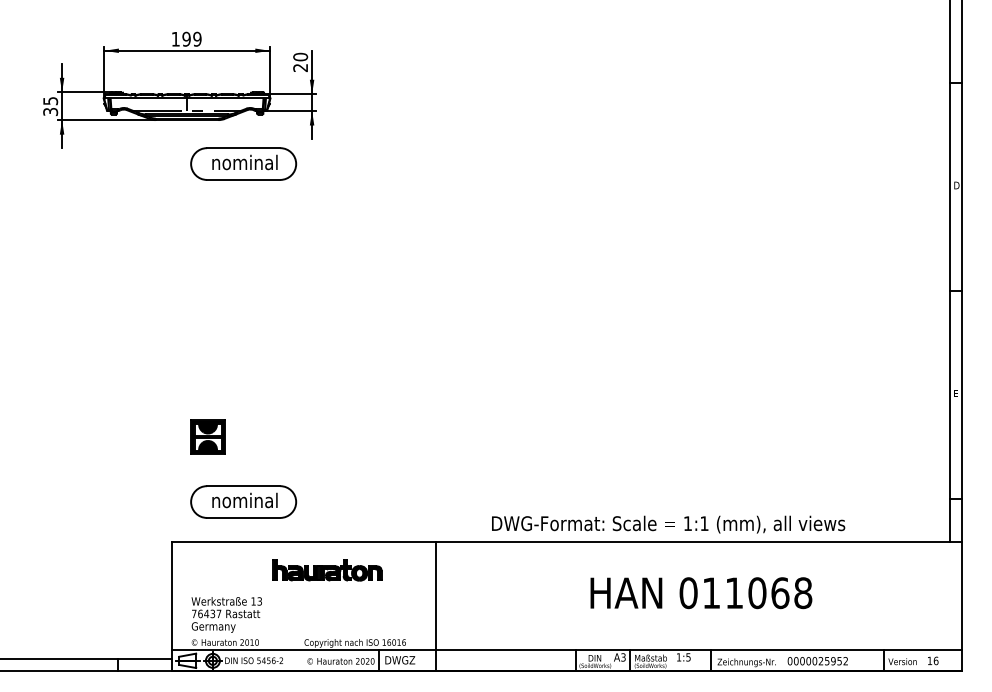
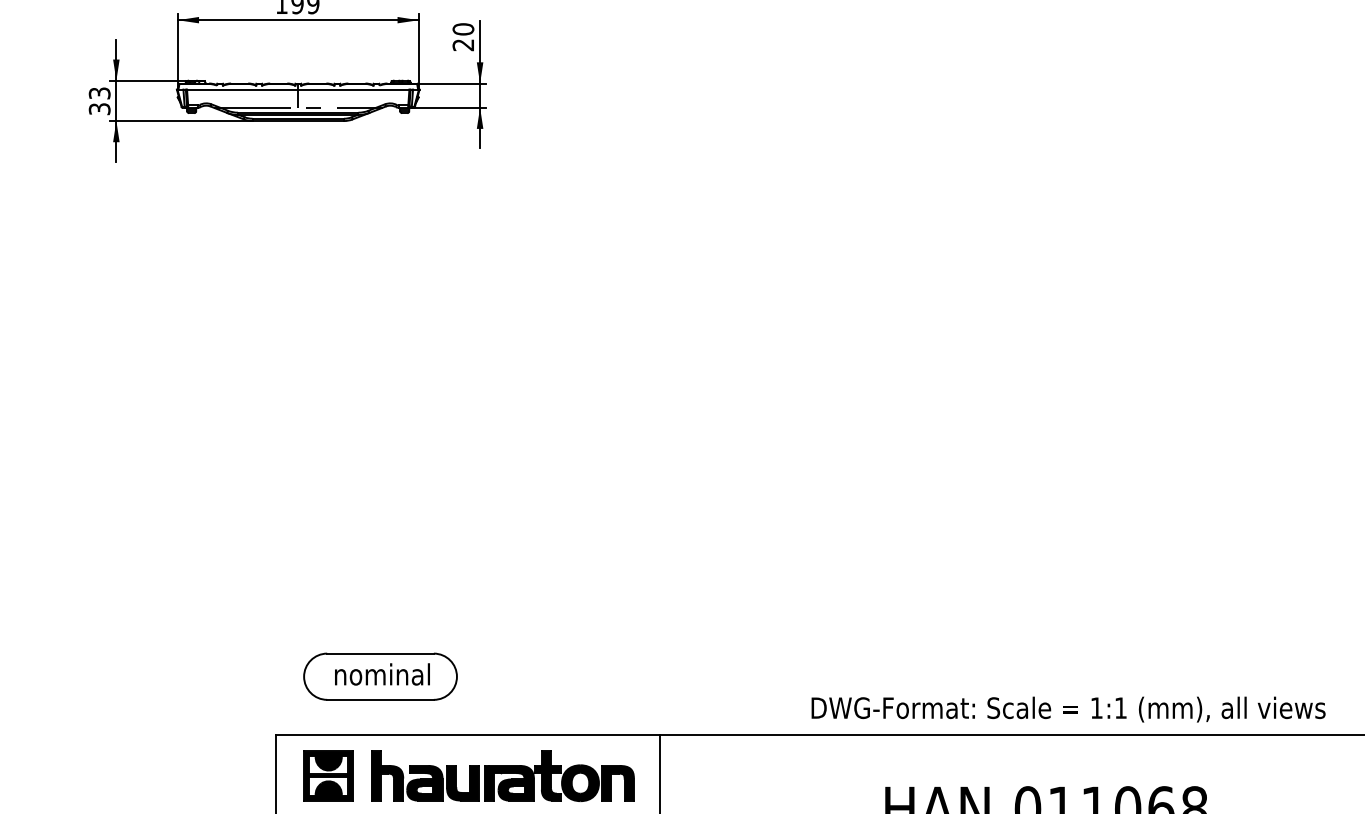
text: (50, 100) -> (99, 92), 35 -> 33
part: (243, 163) -> (380, 184), removed
part: (207, 436) -> (327, 774), moved
text: (668, 524) -> (1068, 709), moved
part: (327, 570) -> (502, 776), size x1.67

